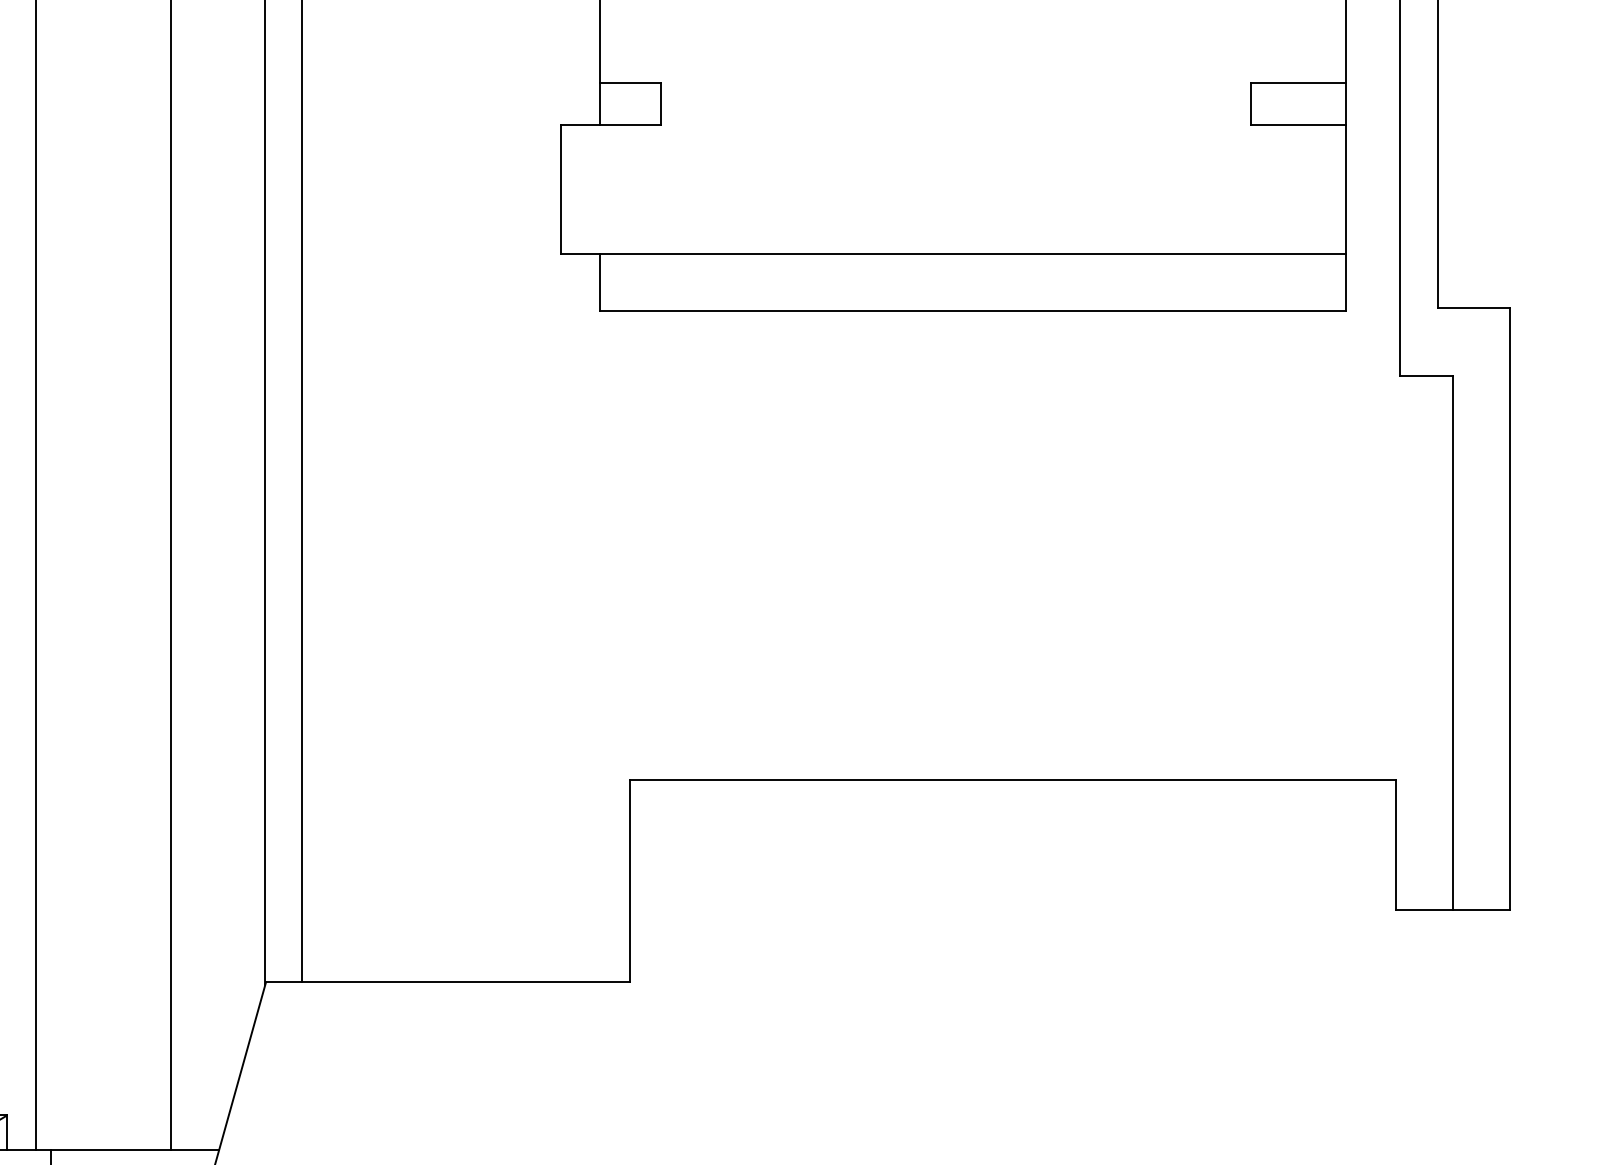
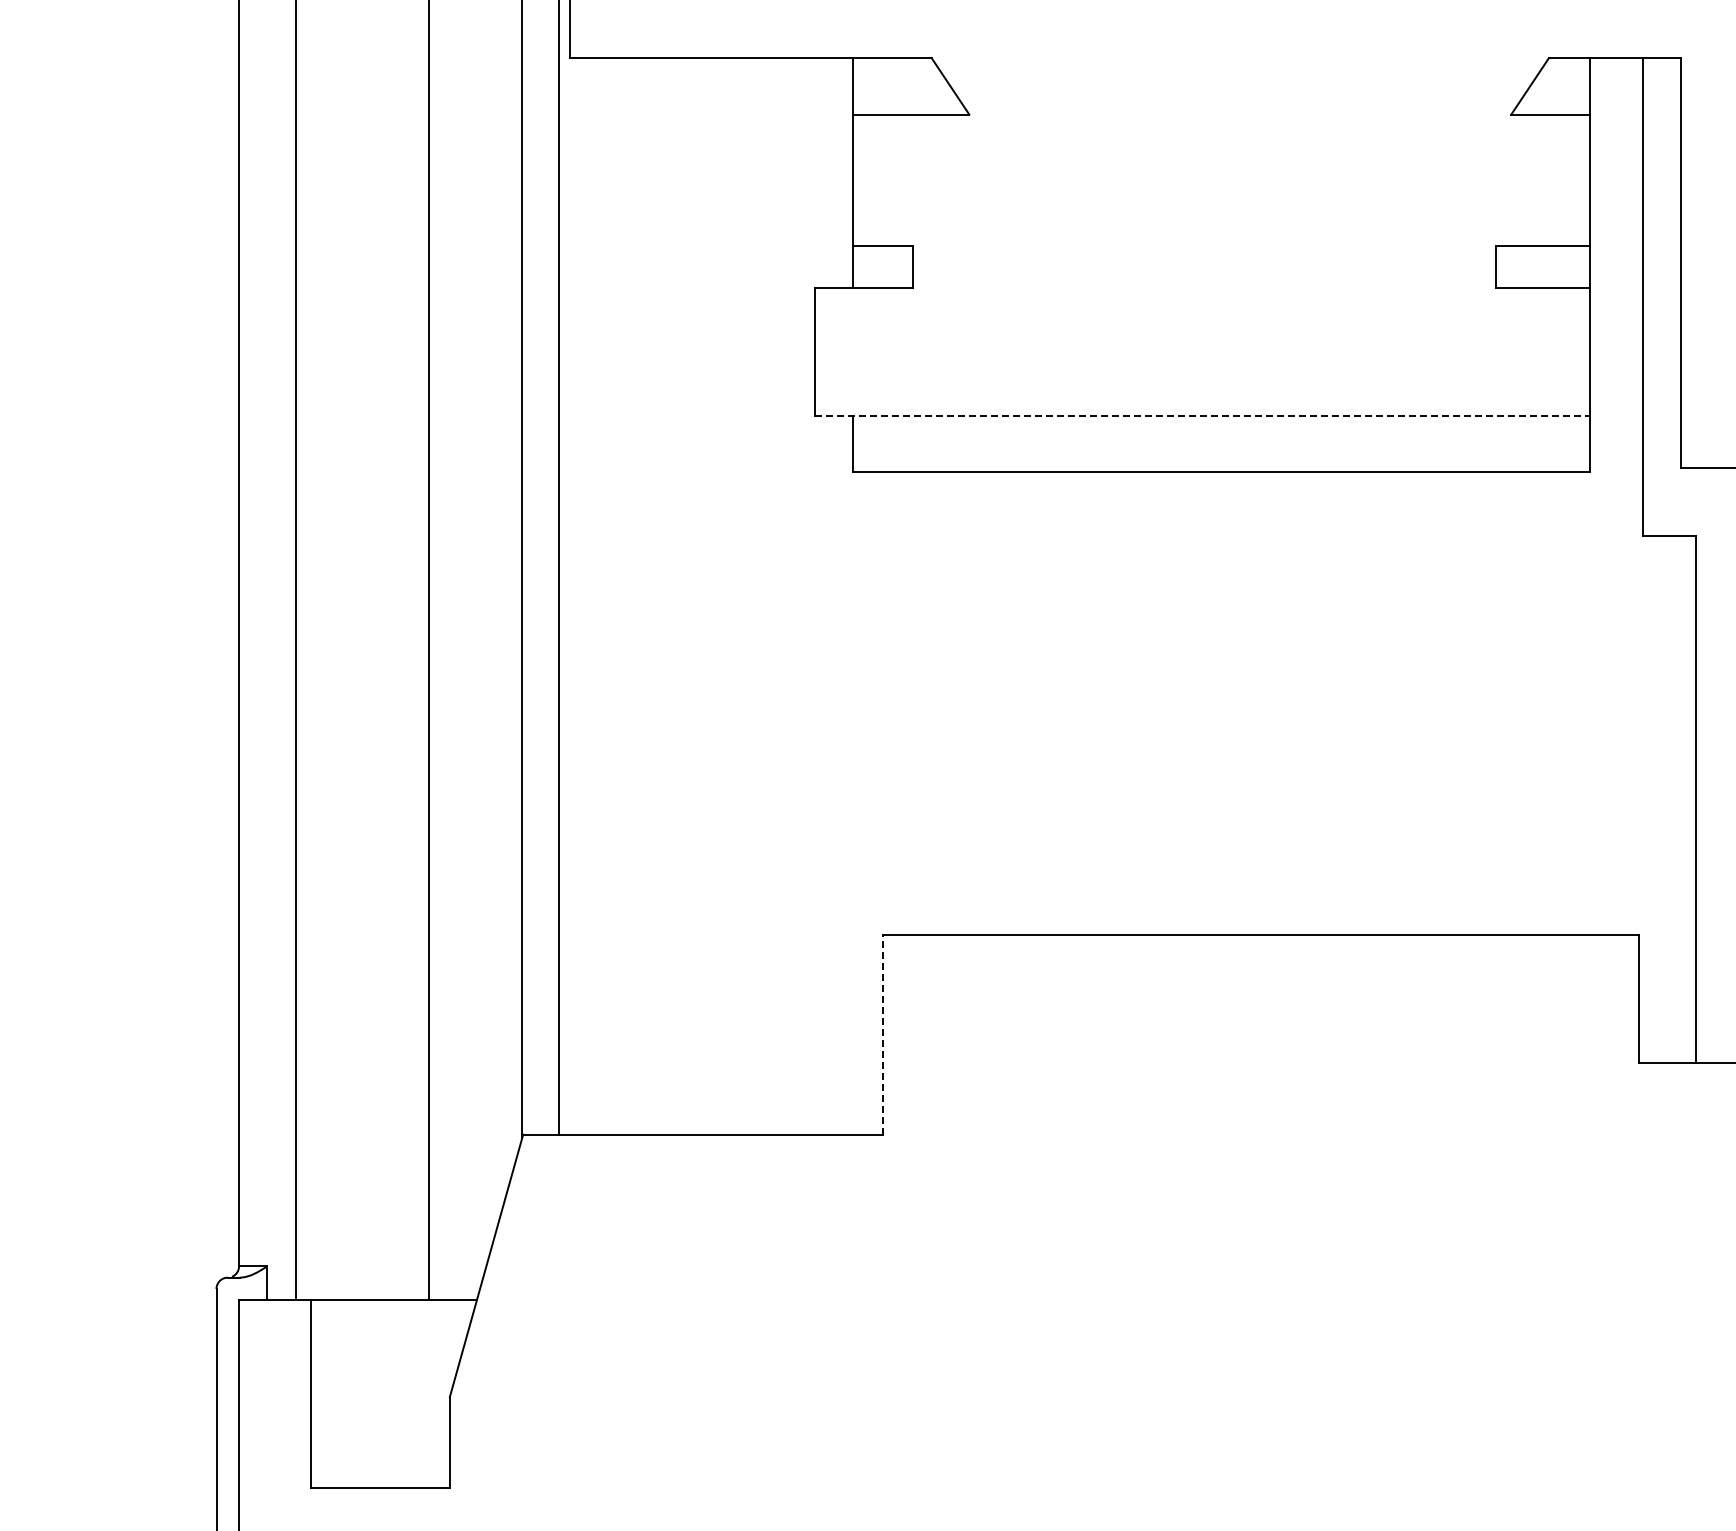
line: (953, 254) -> (1202, 415), solid -> dashed
line: (629, 880) -> (882, 1034), solid -> dashed

